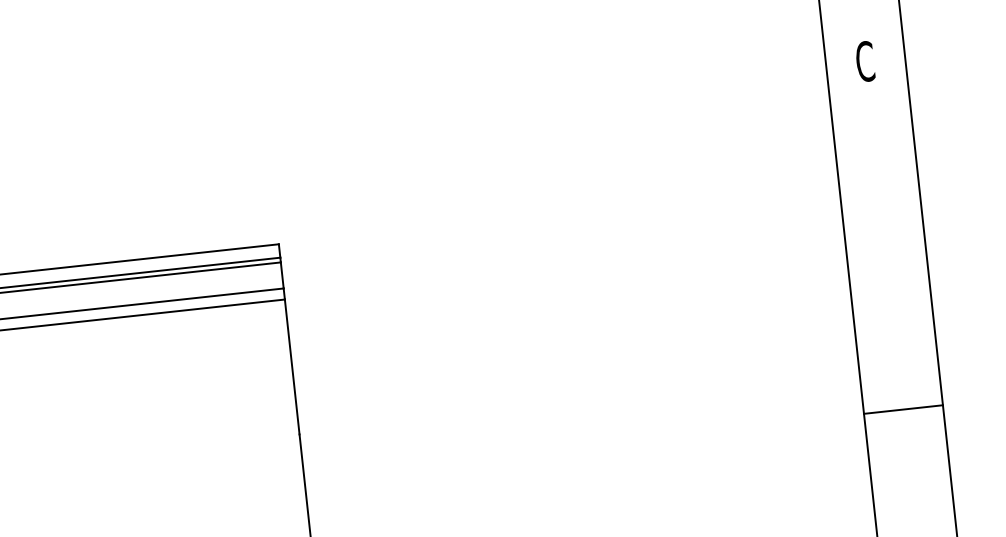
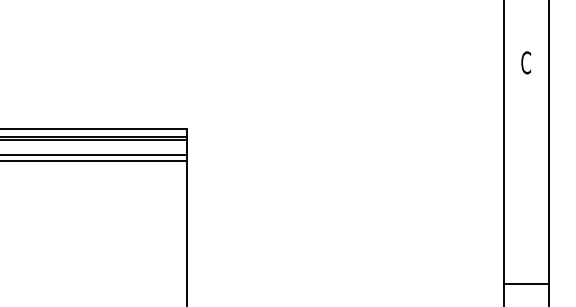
line: (903, 410) -> (526, 284), moved

